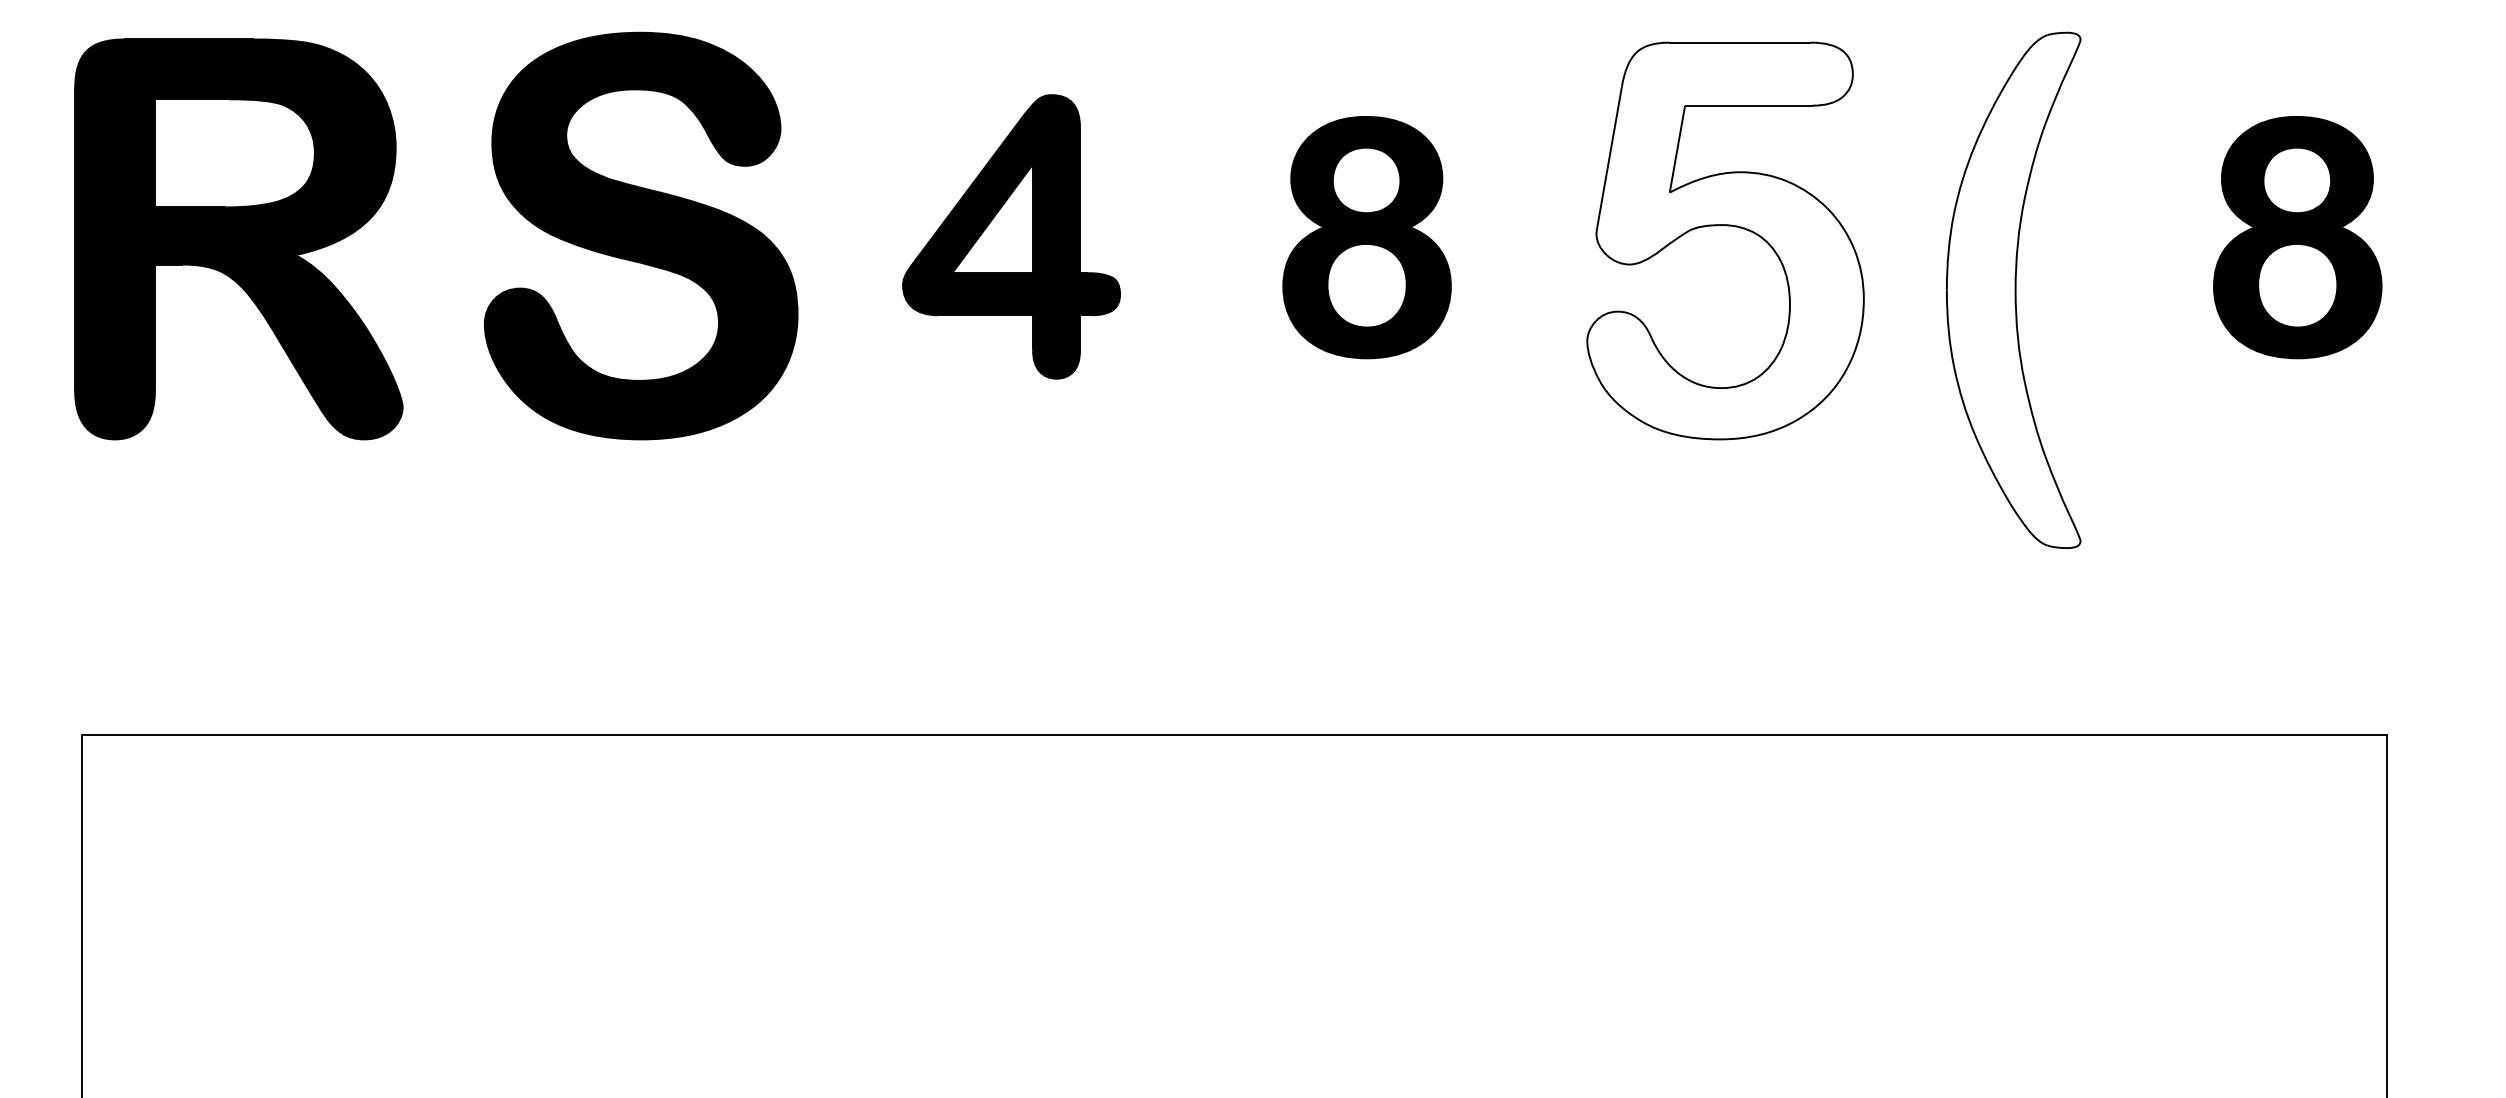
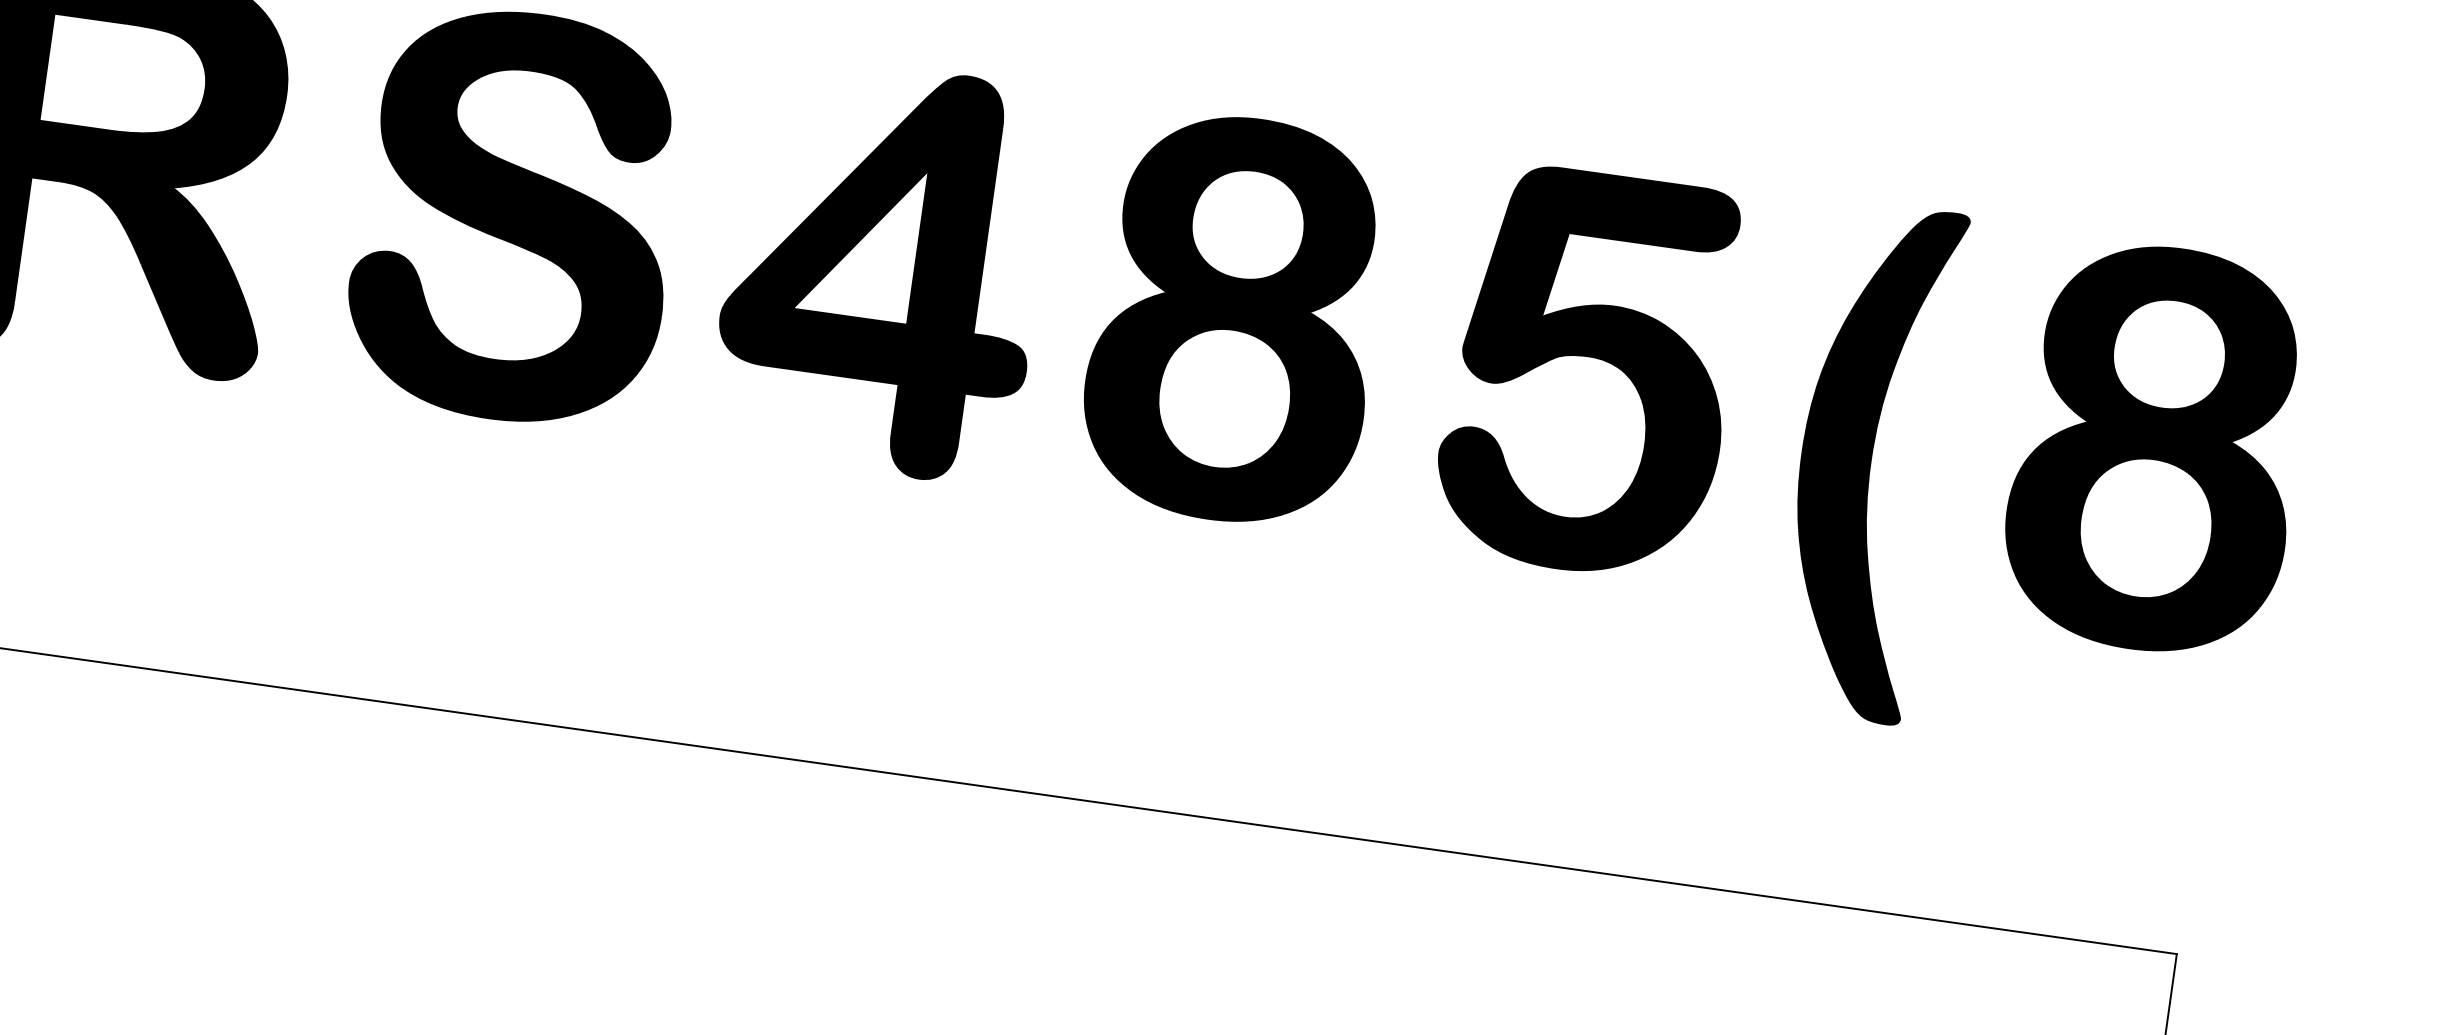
part: (1011, 236) -> (883, 268), size x1.43
part: (1366, 237) -> (1235, 319), size x1.67
part: (2297, 237) -> (2157, 448), size x1.67
fill: (1725, 240) -> (1590, 372), added
fill: (2013, 290) -> (1868, 461), added

